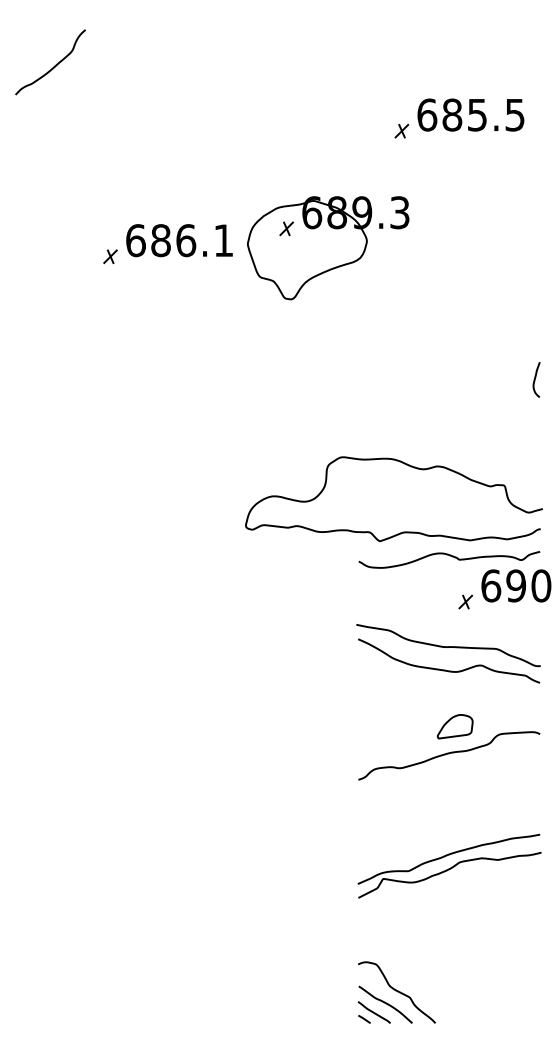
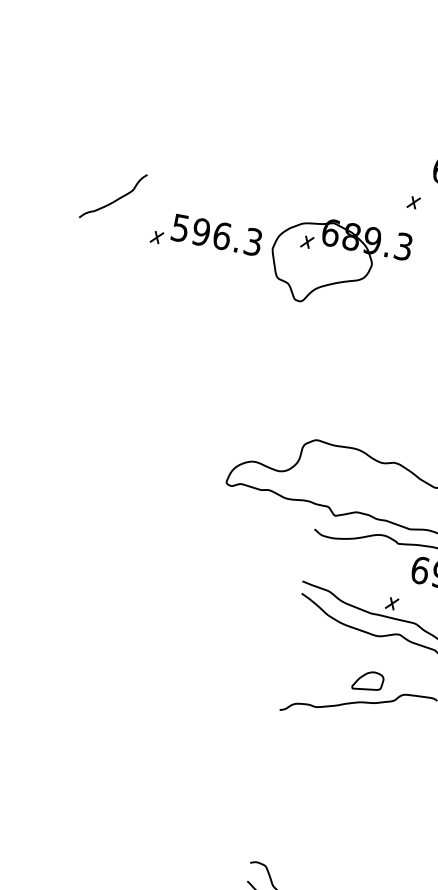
curve: (54, 65) -> (116, 199), moved
part: (401, 130) -> (413, 202), moved
text: (179, 240) -> (216, 234), 686.1 -> 596.3
part: (465, 601) -> (391, 603), moved
part: (449, 865) -> (341, 795), removed

